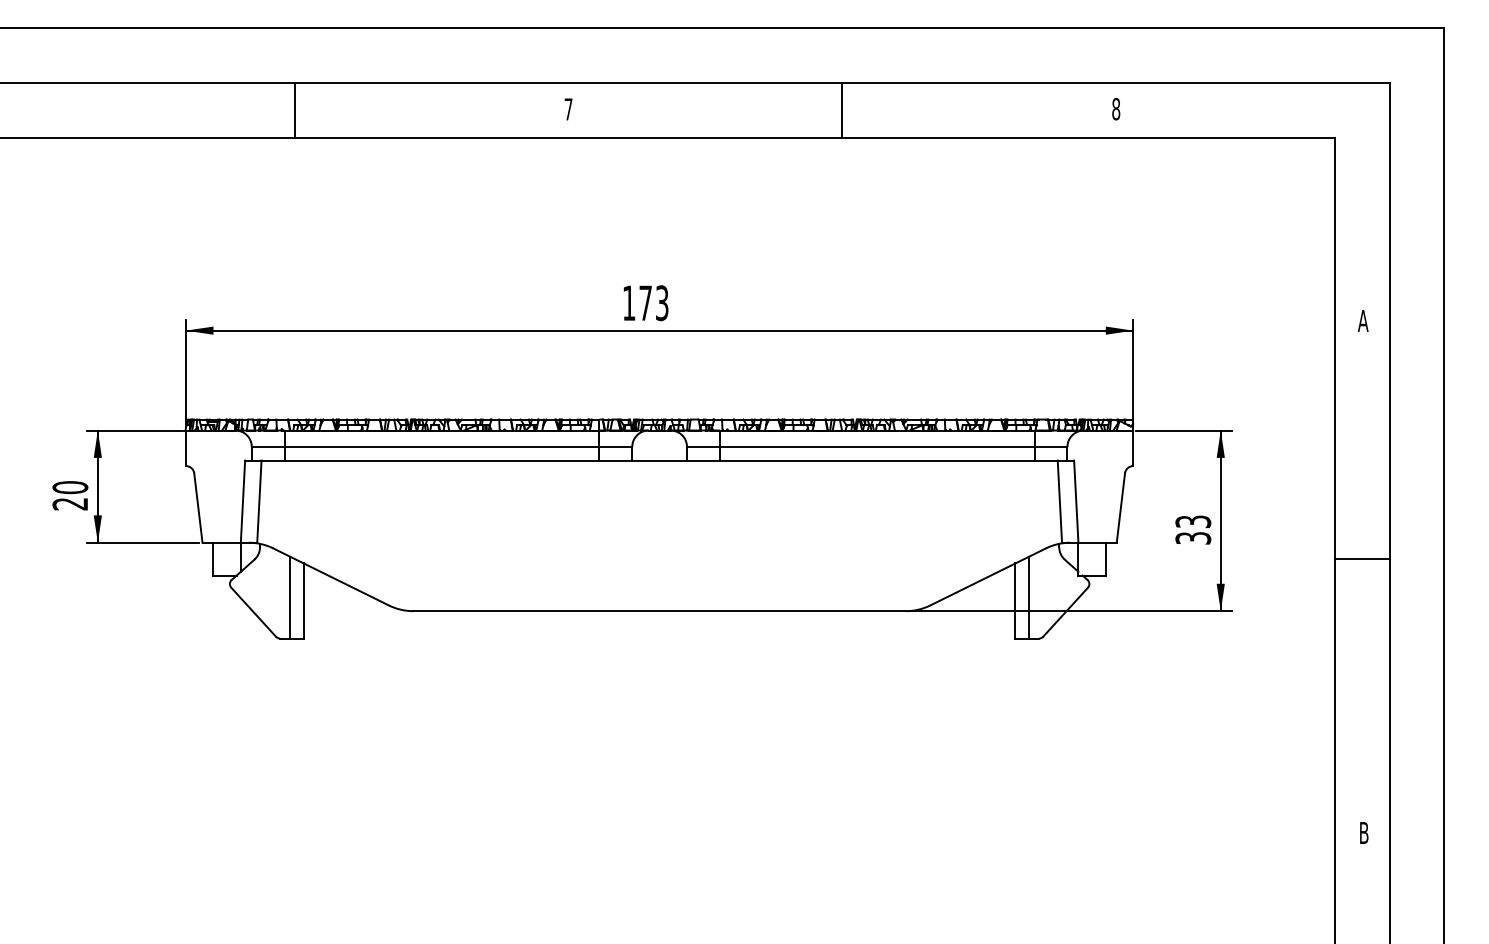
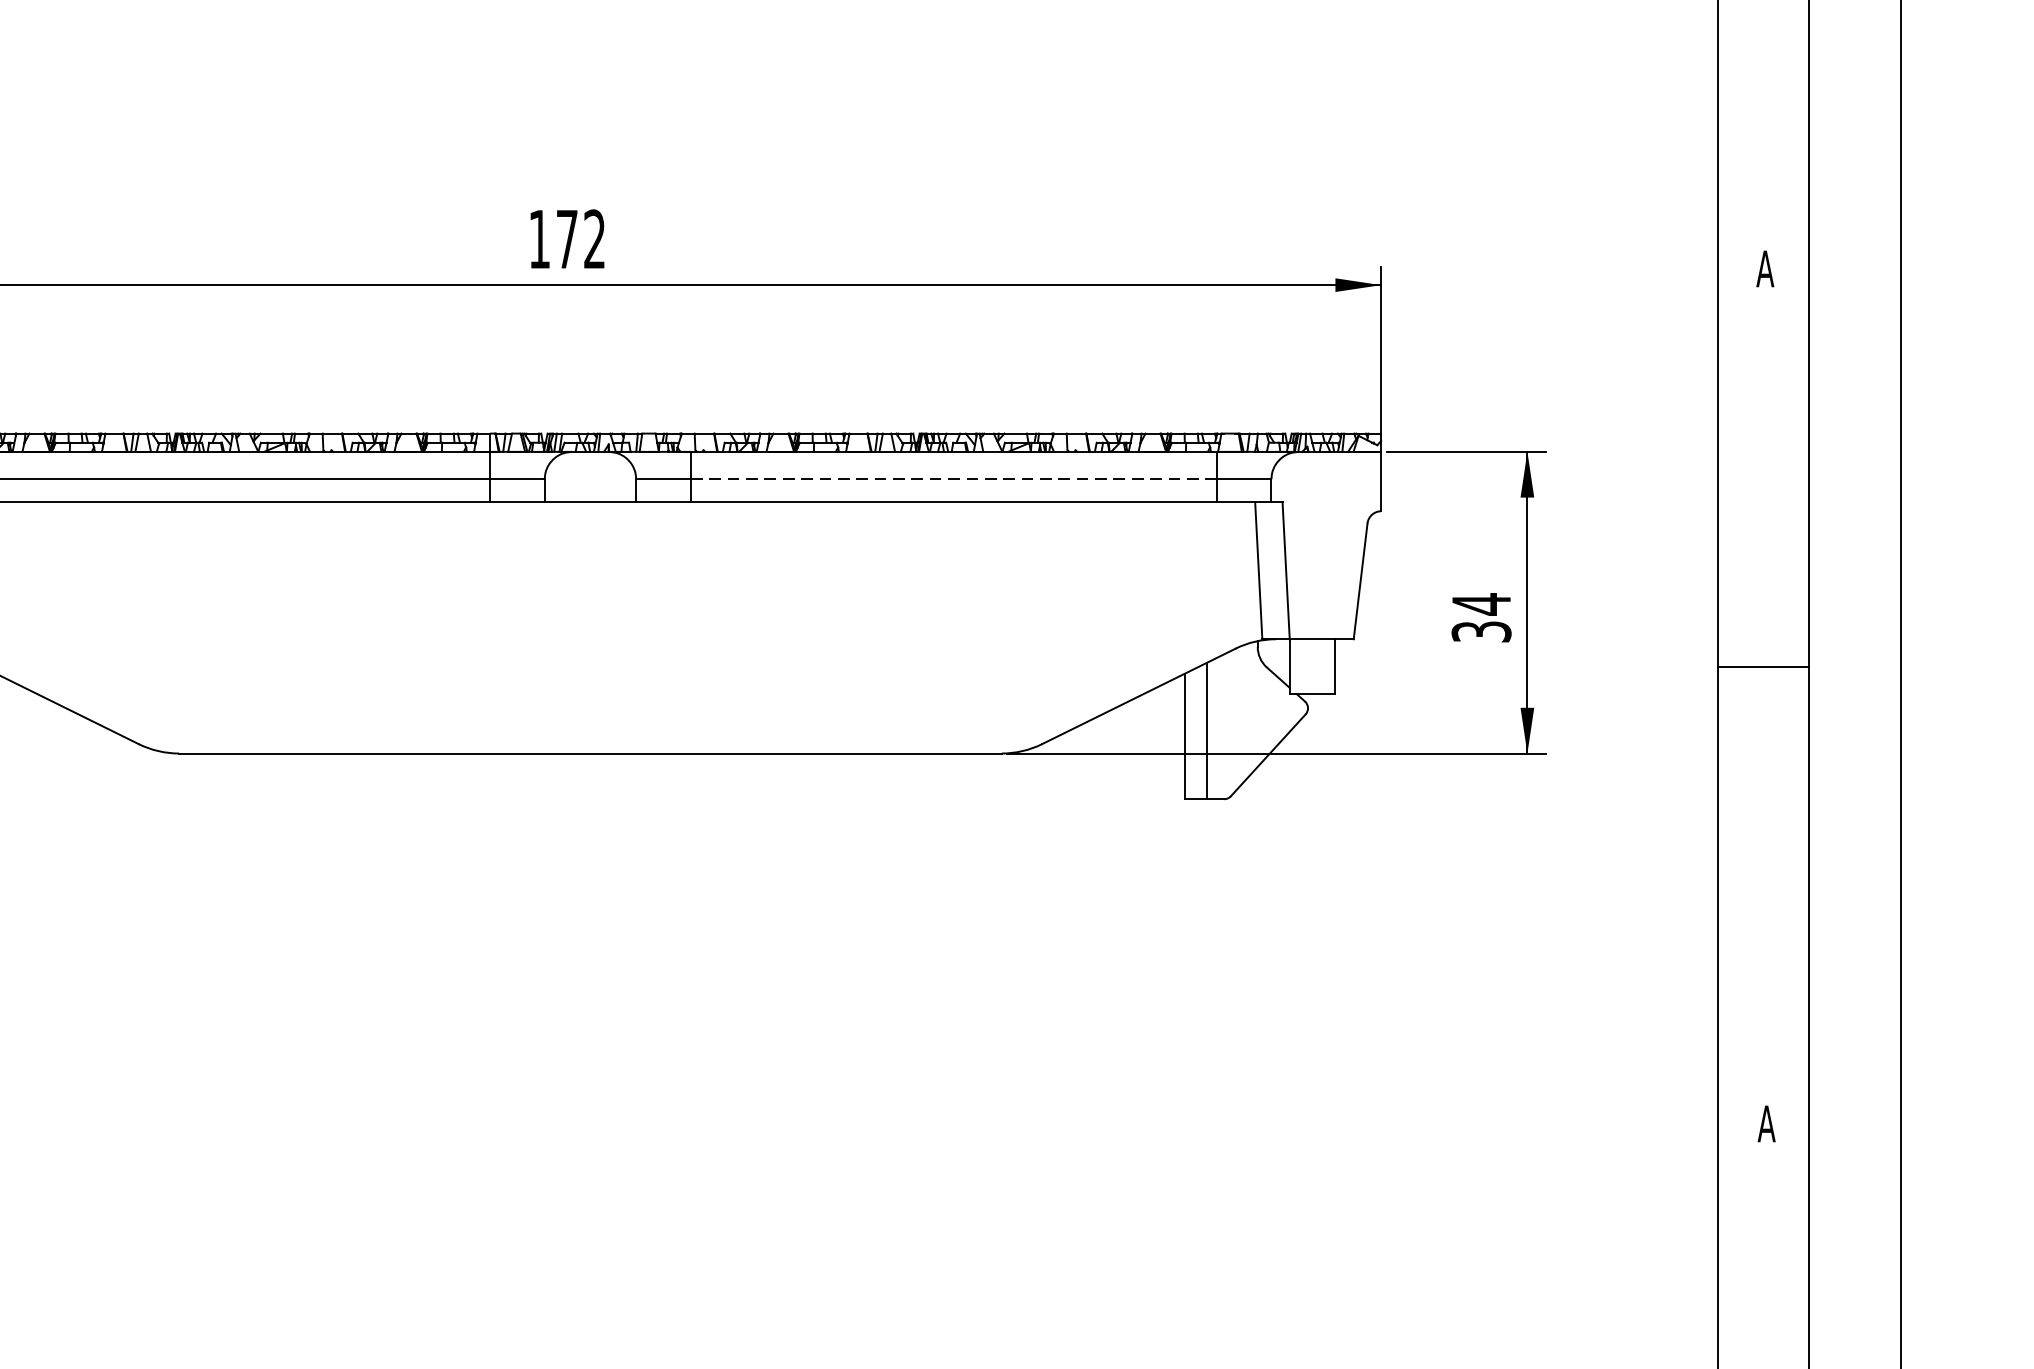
text: (662, 303) -> (595, 239), 173 -> 172
line: (877, 446) -> (954, 478), solid -> dashed
text: (1193, 521) -> (1481, 603), 33 -> 34
text: (1363, 832) -> (1765, 1123), B -> A

